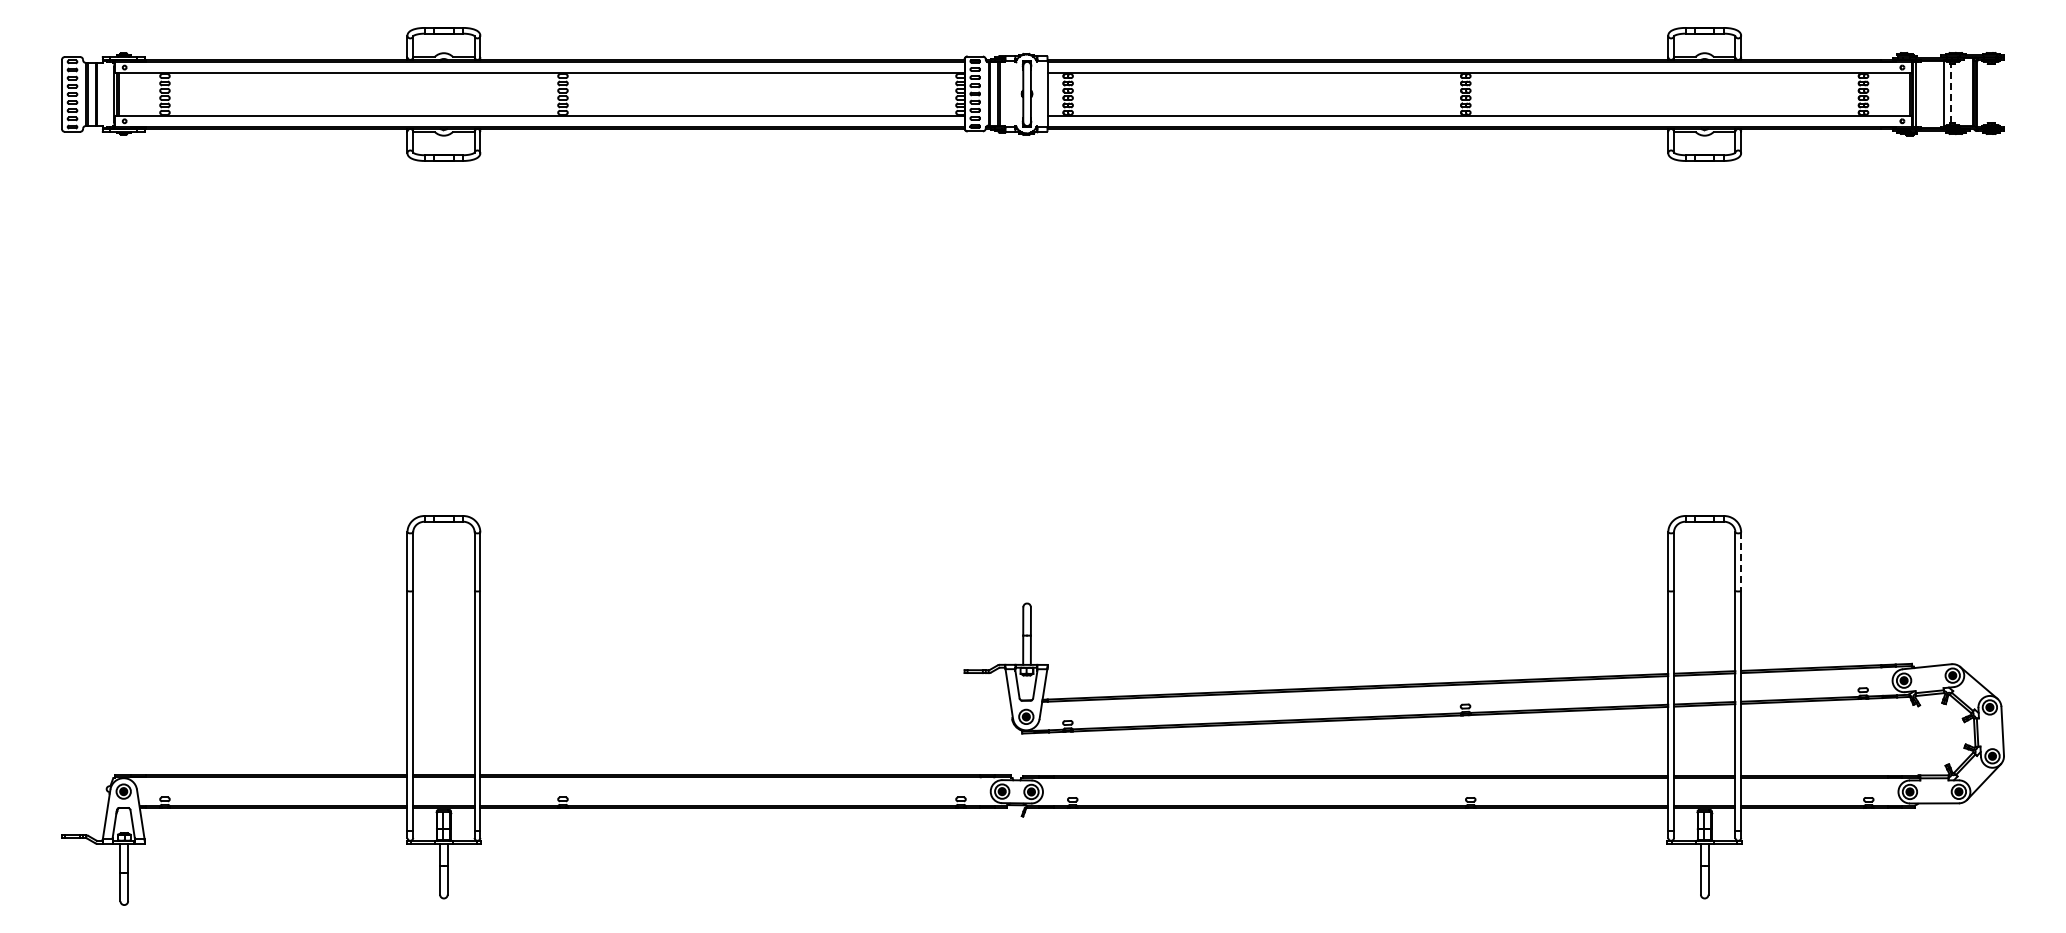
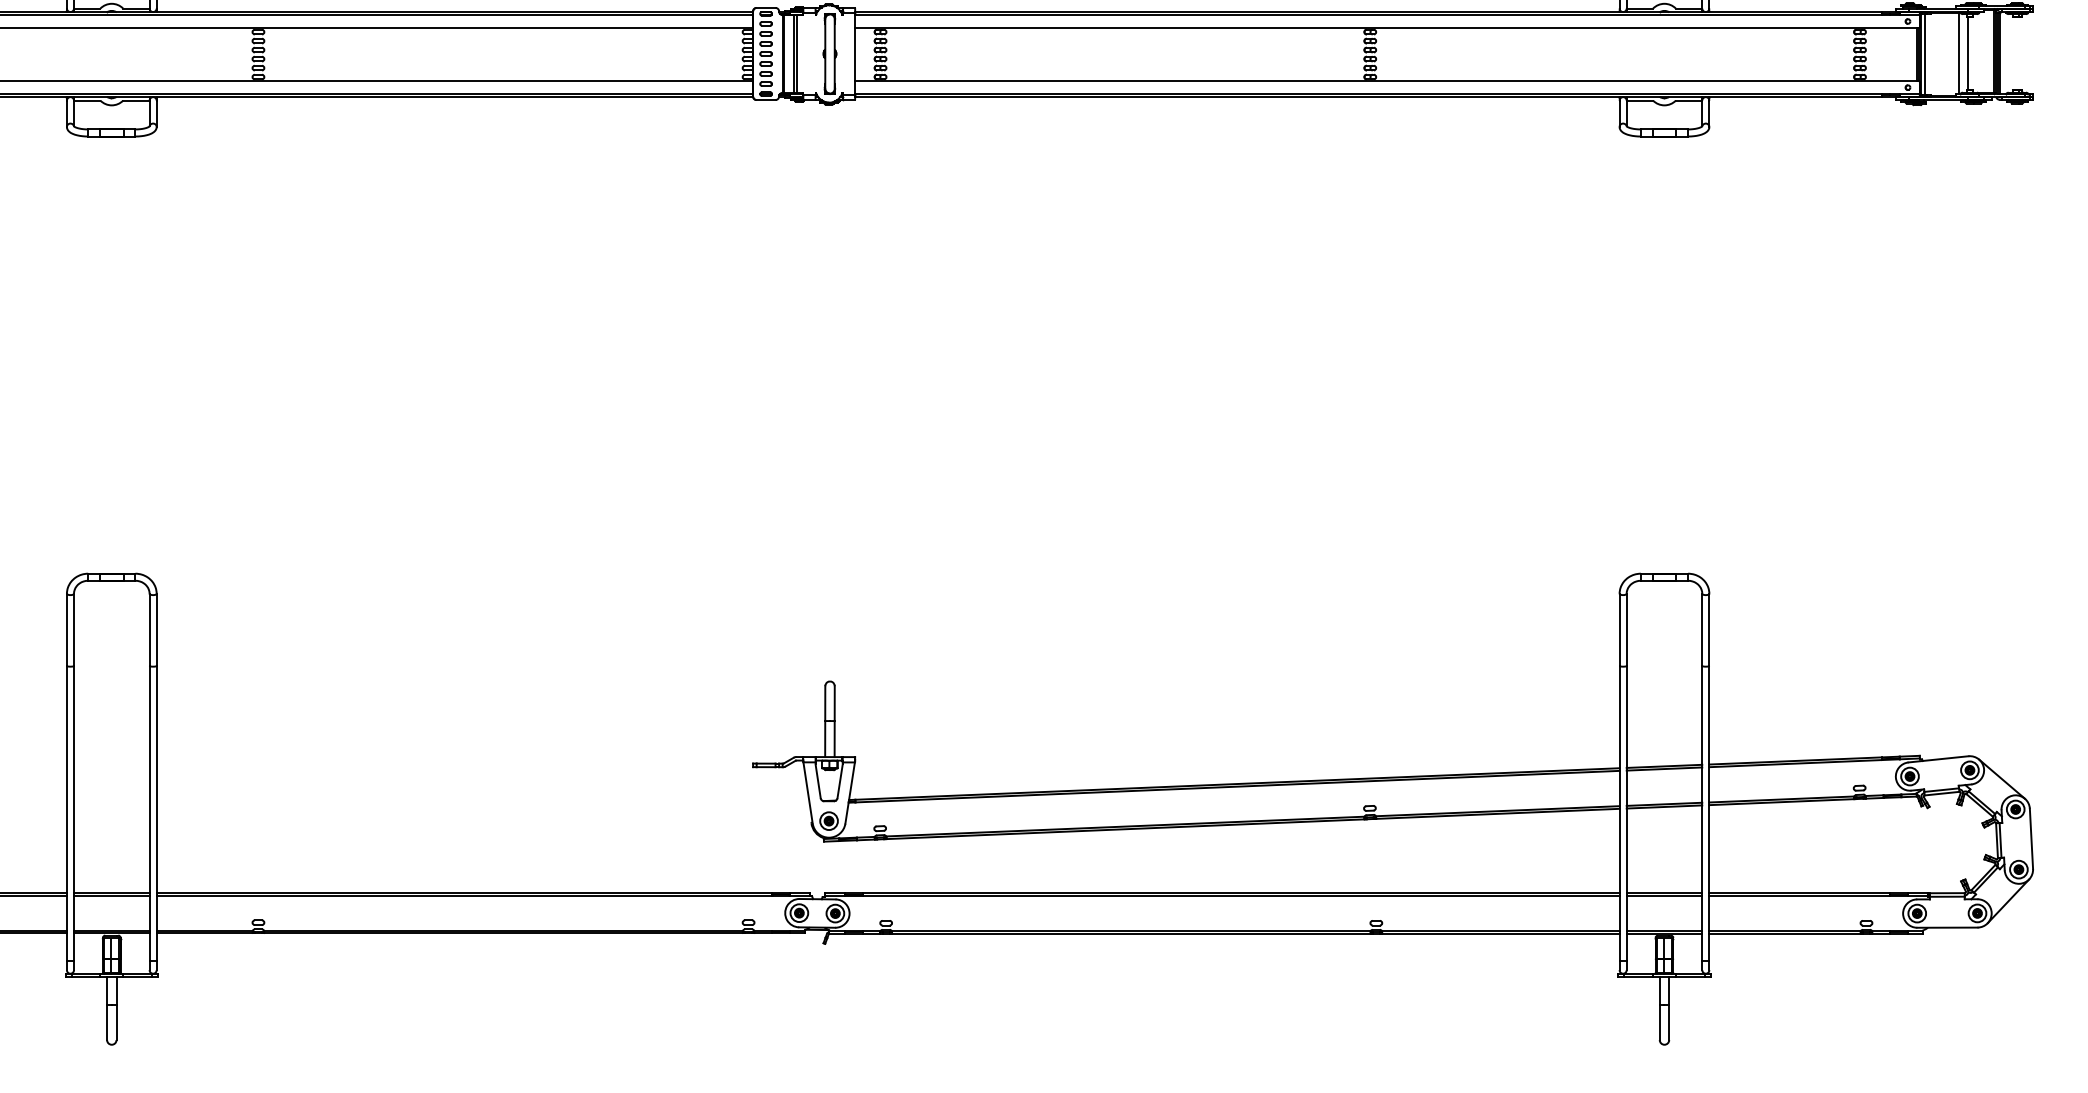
line: (1951, 93) -> (1968, 53), dashed -> solid
line: (1741, 562) -> (1709, 630), dashed -> solid

